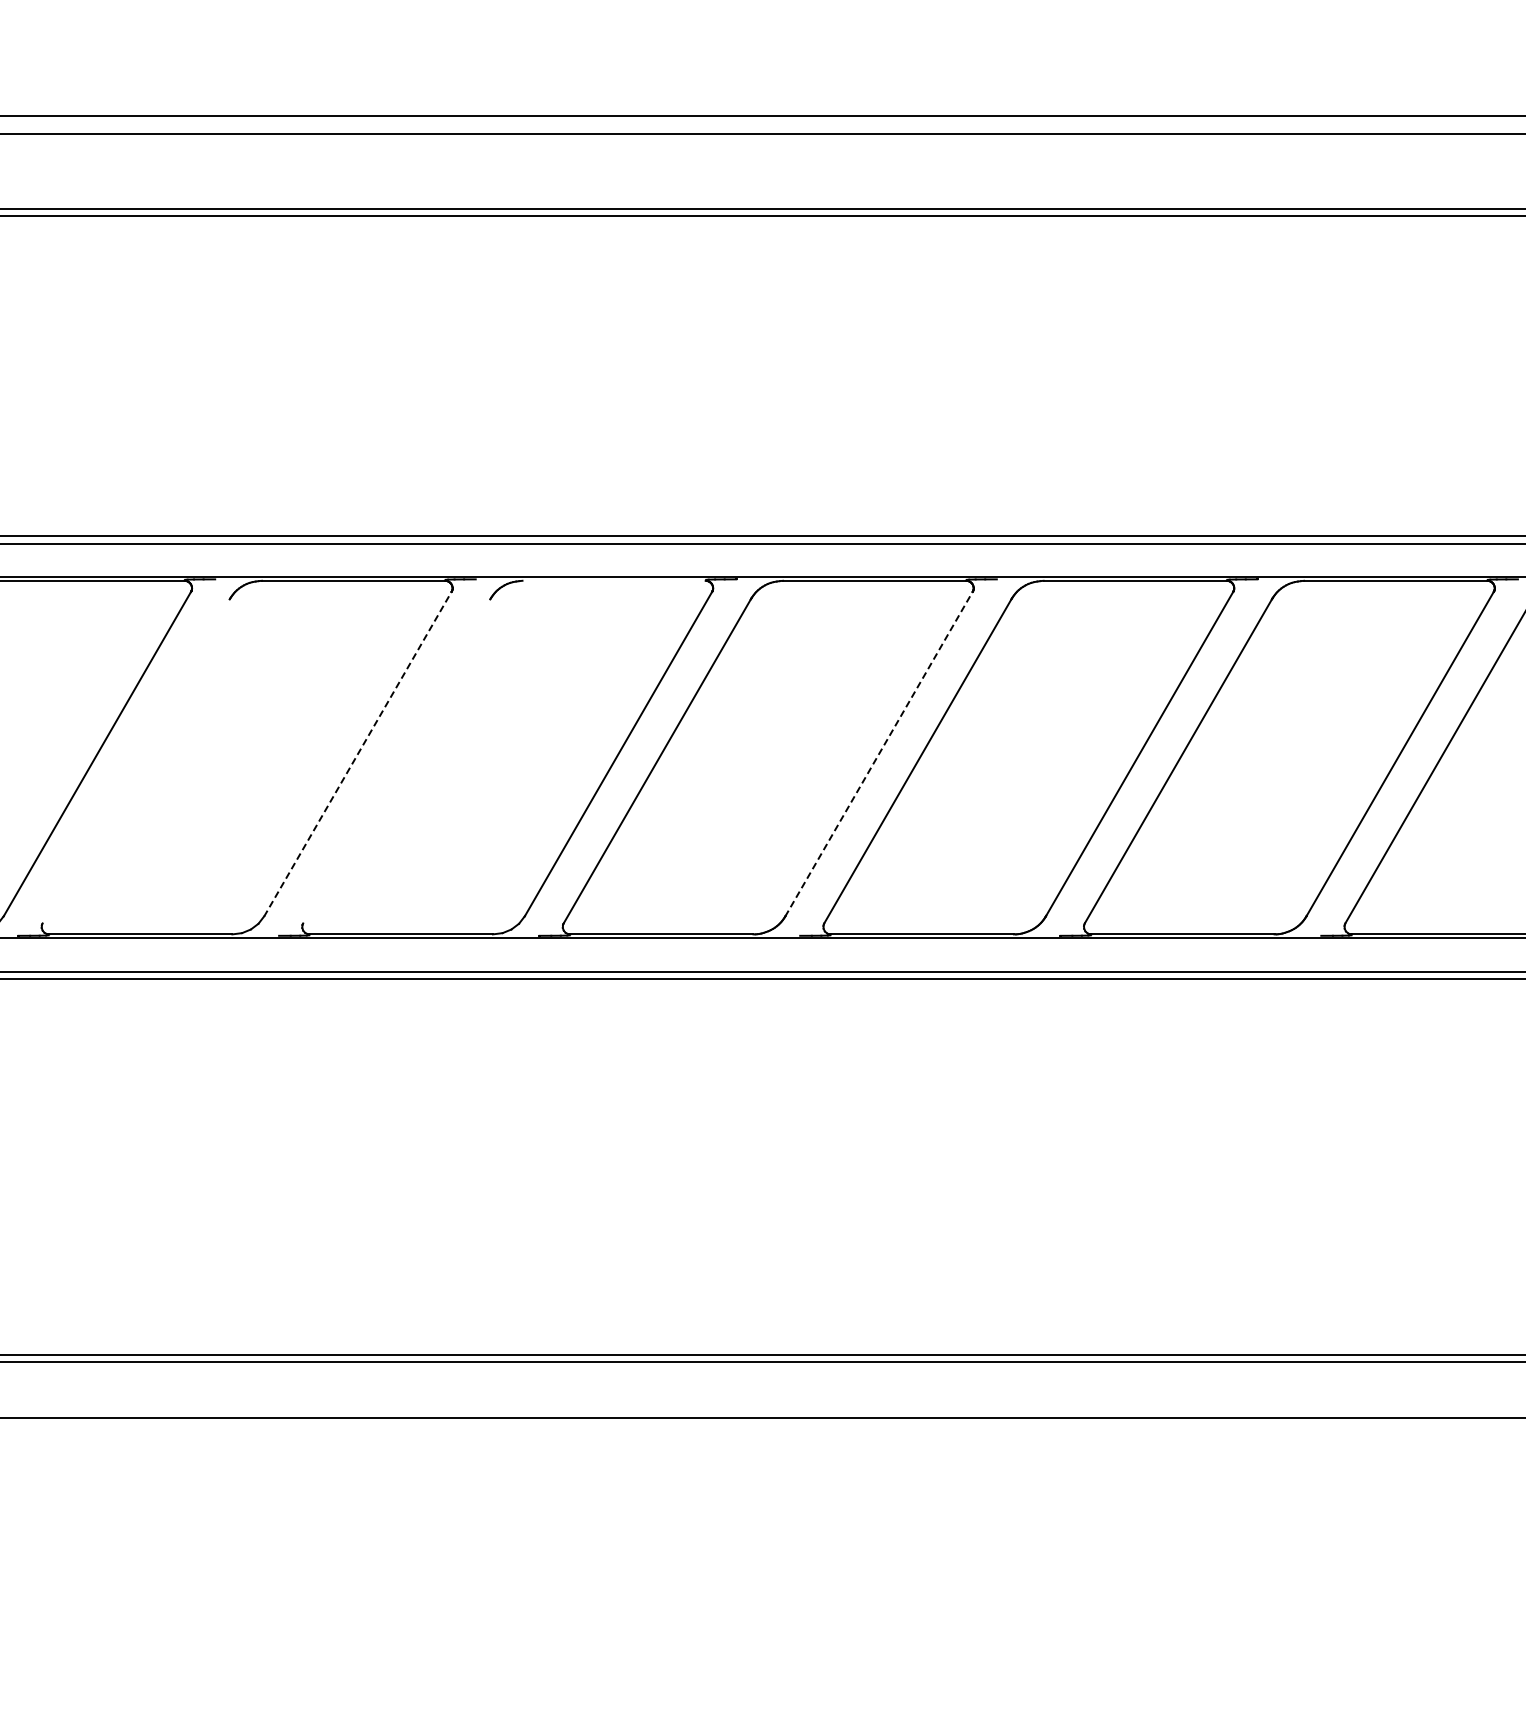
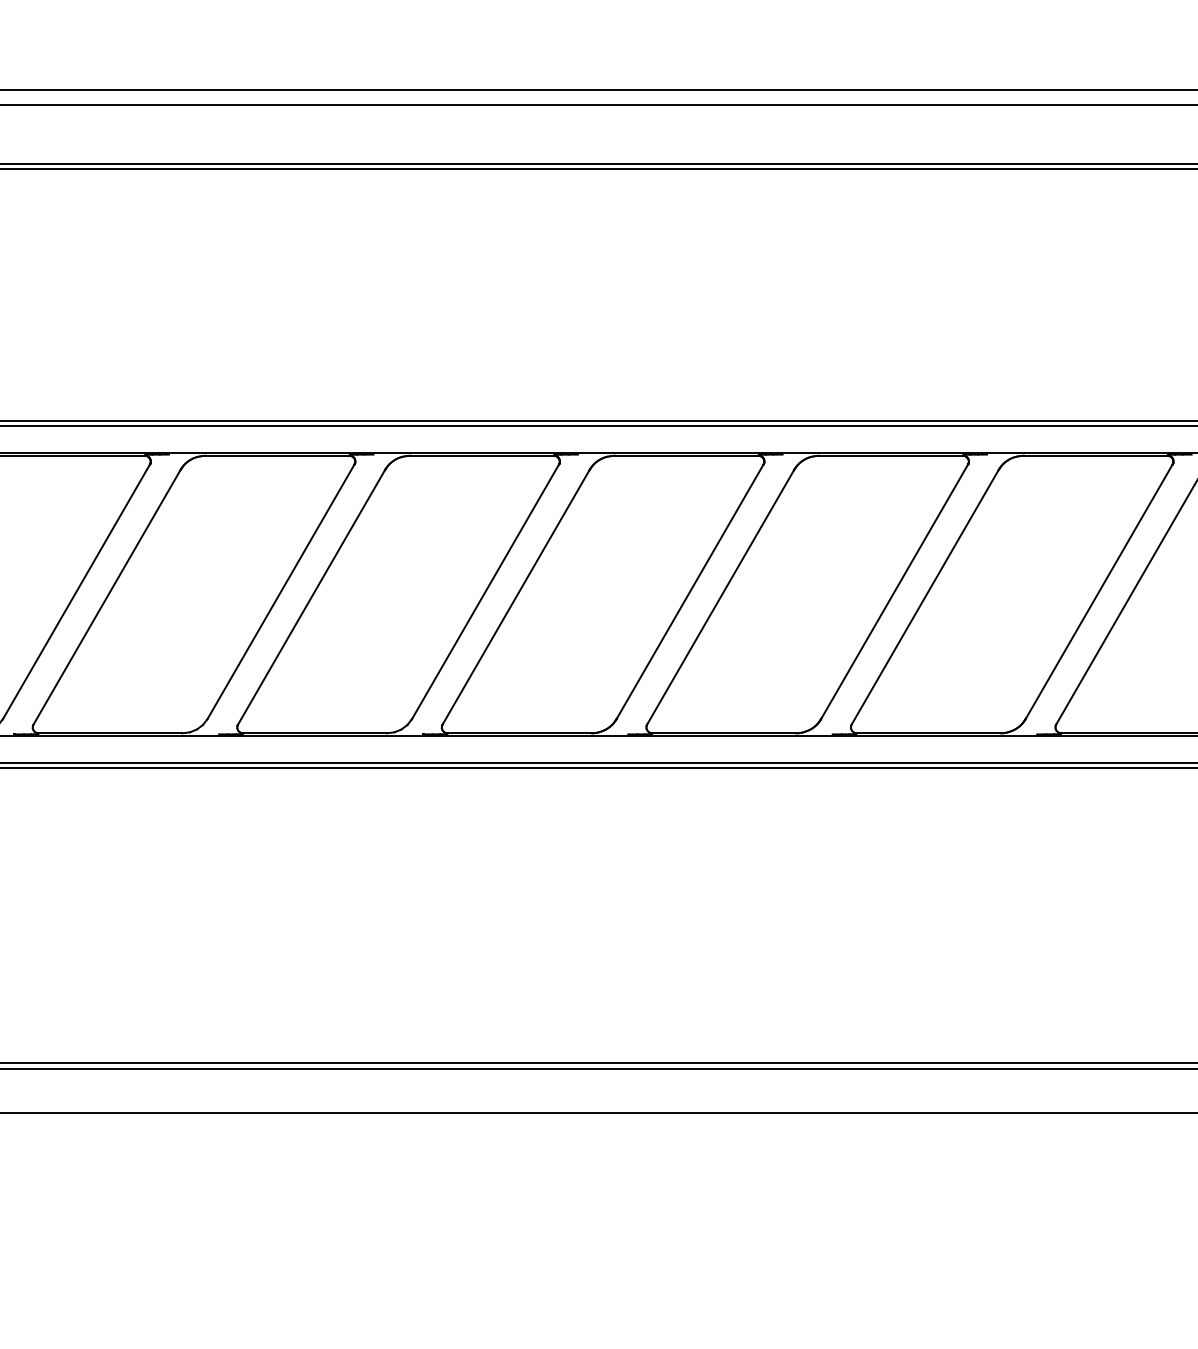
line: (613, 580) -> (481, 455), added
line: (358, 753) -> (281, 591), dashed -> solid
line: (879, 753) -> (690, 591), dashed -> solid
line: (136, 761) -> (107, 597), added
line: (396, 761) -> (311, 597), added

